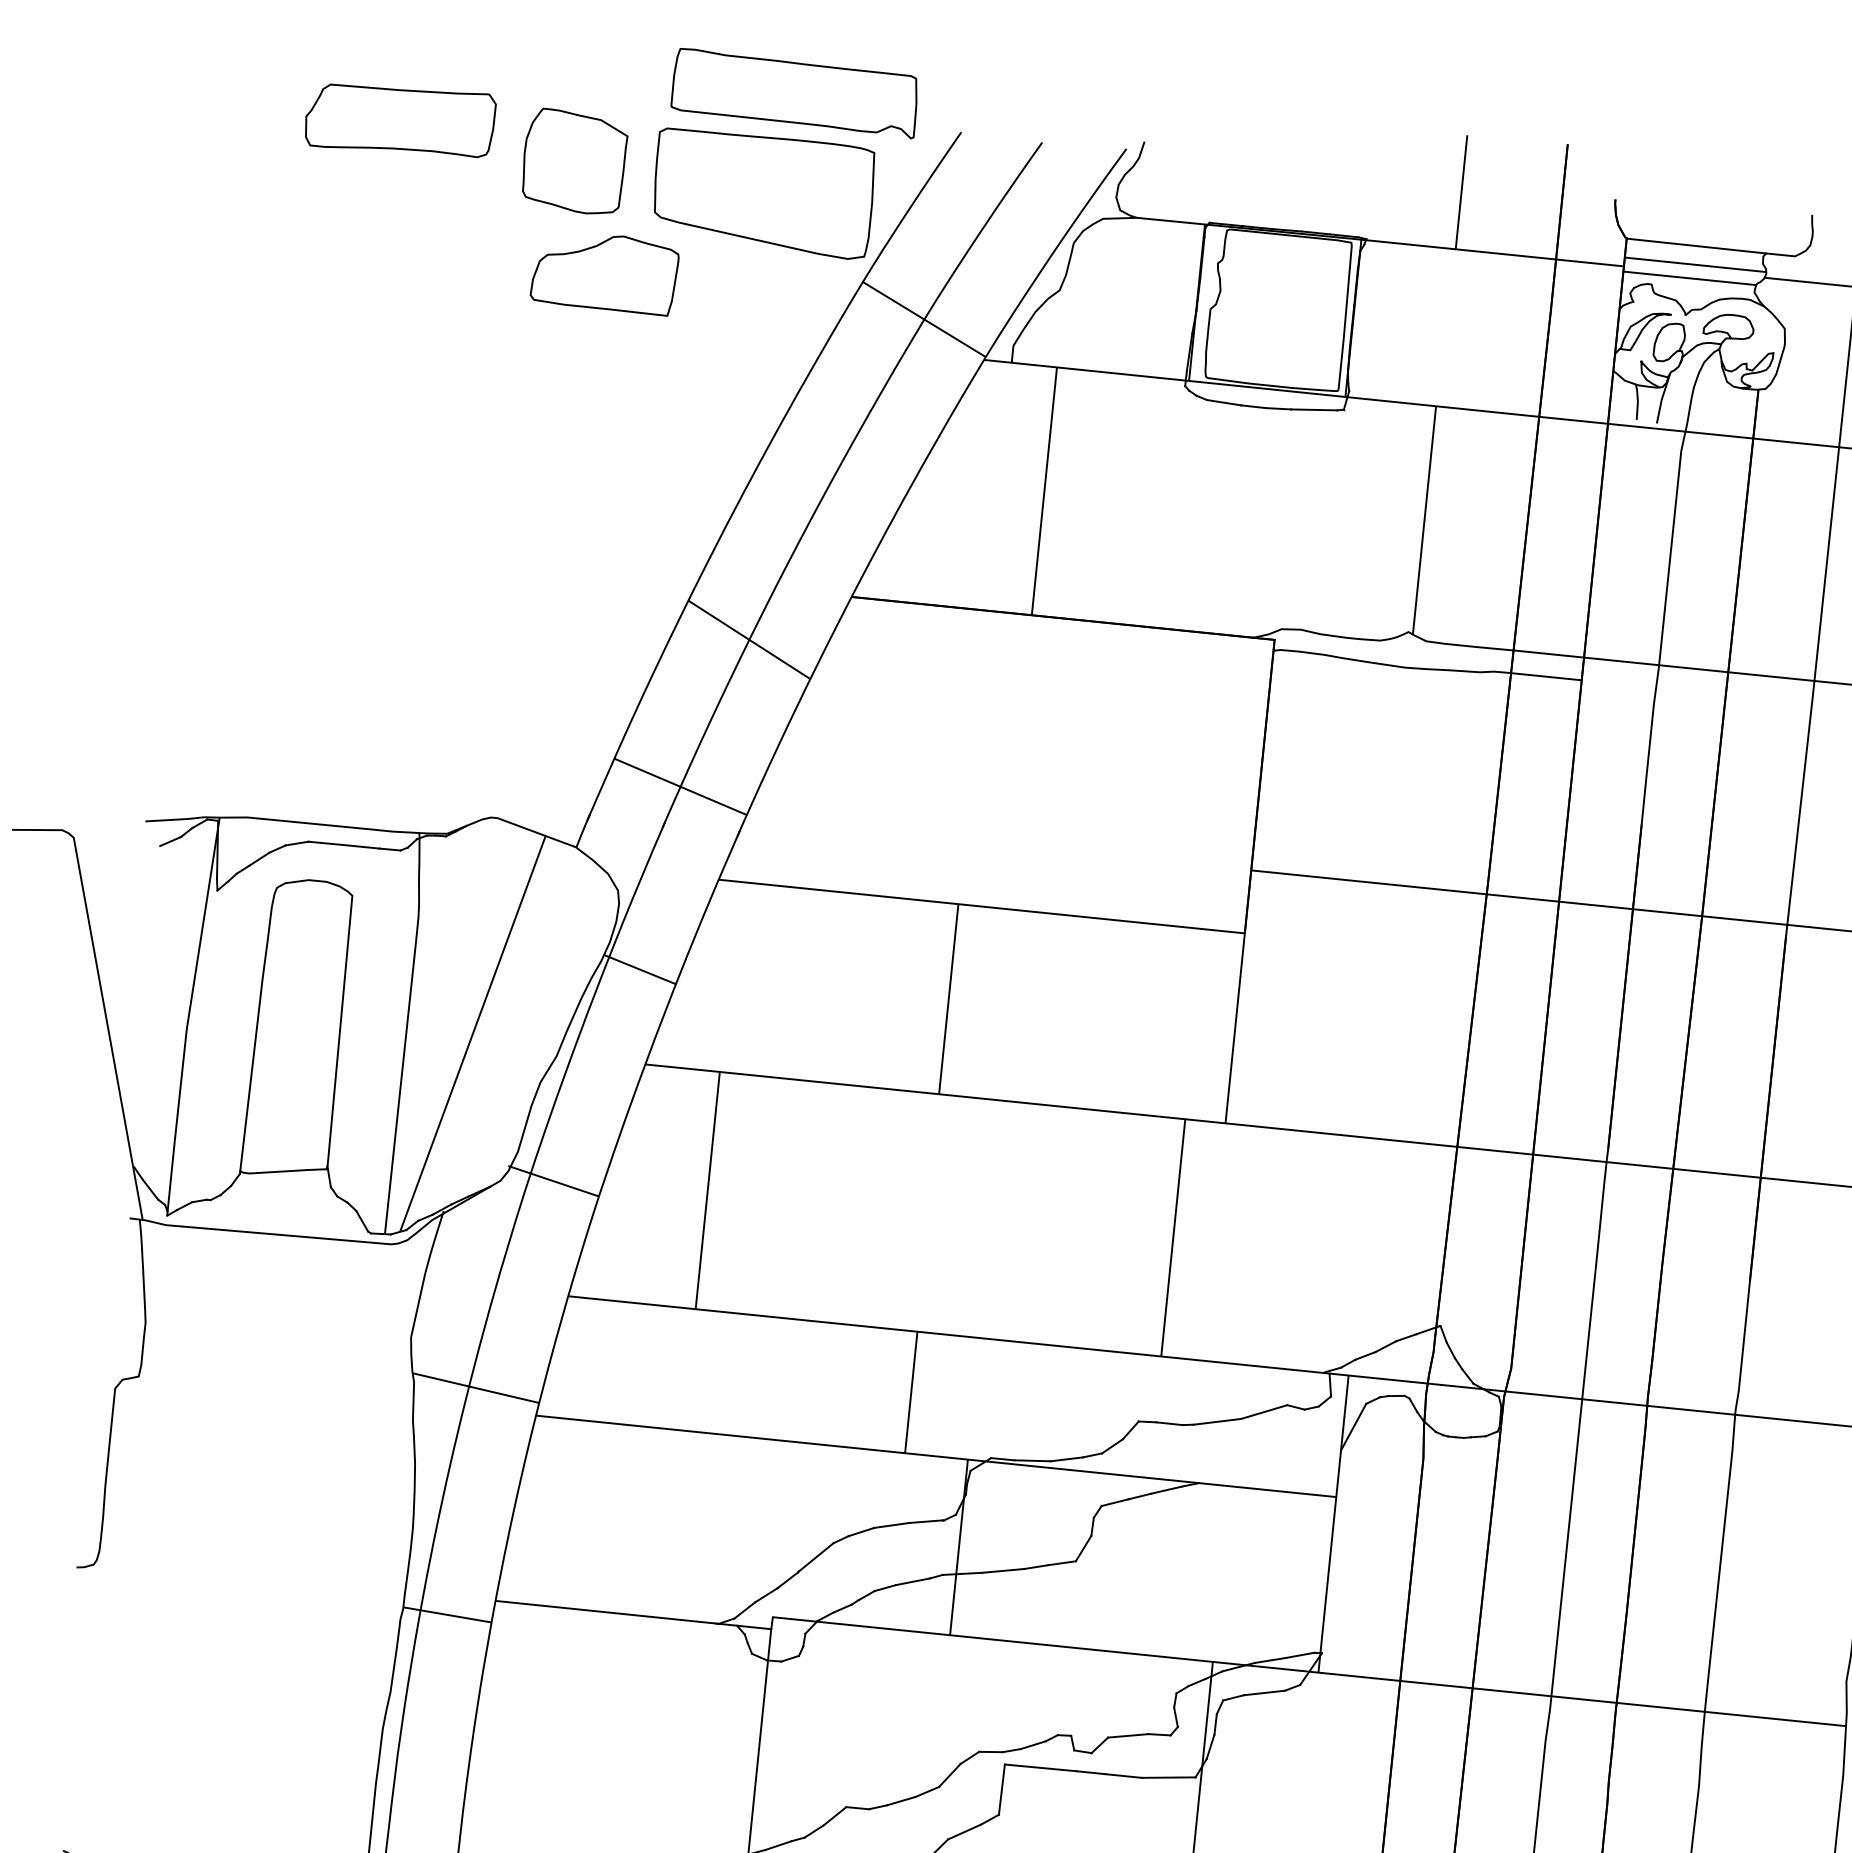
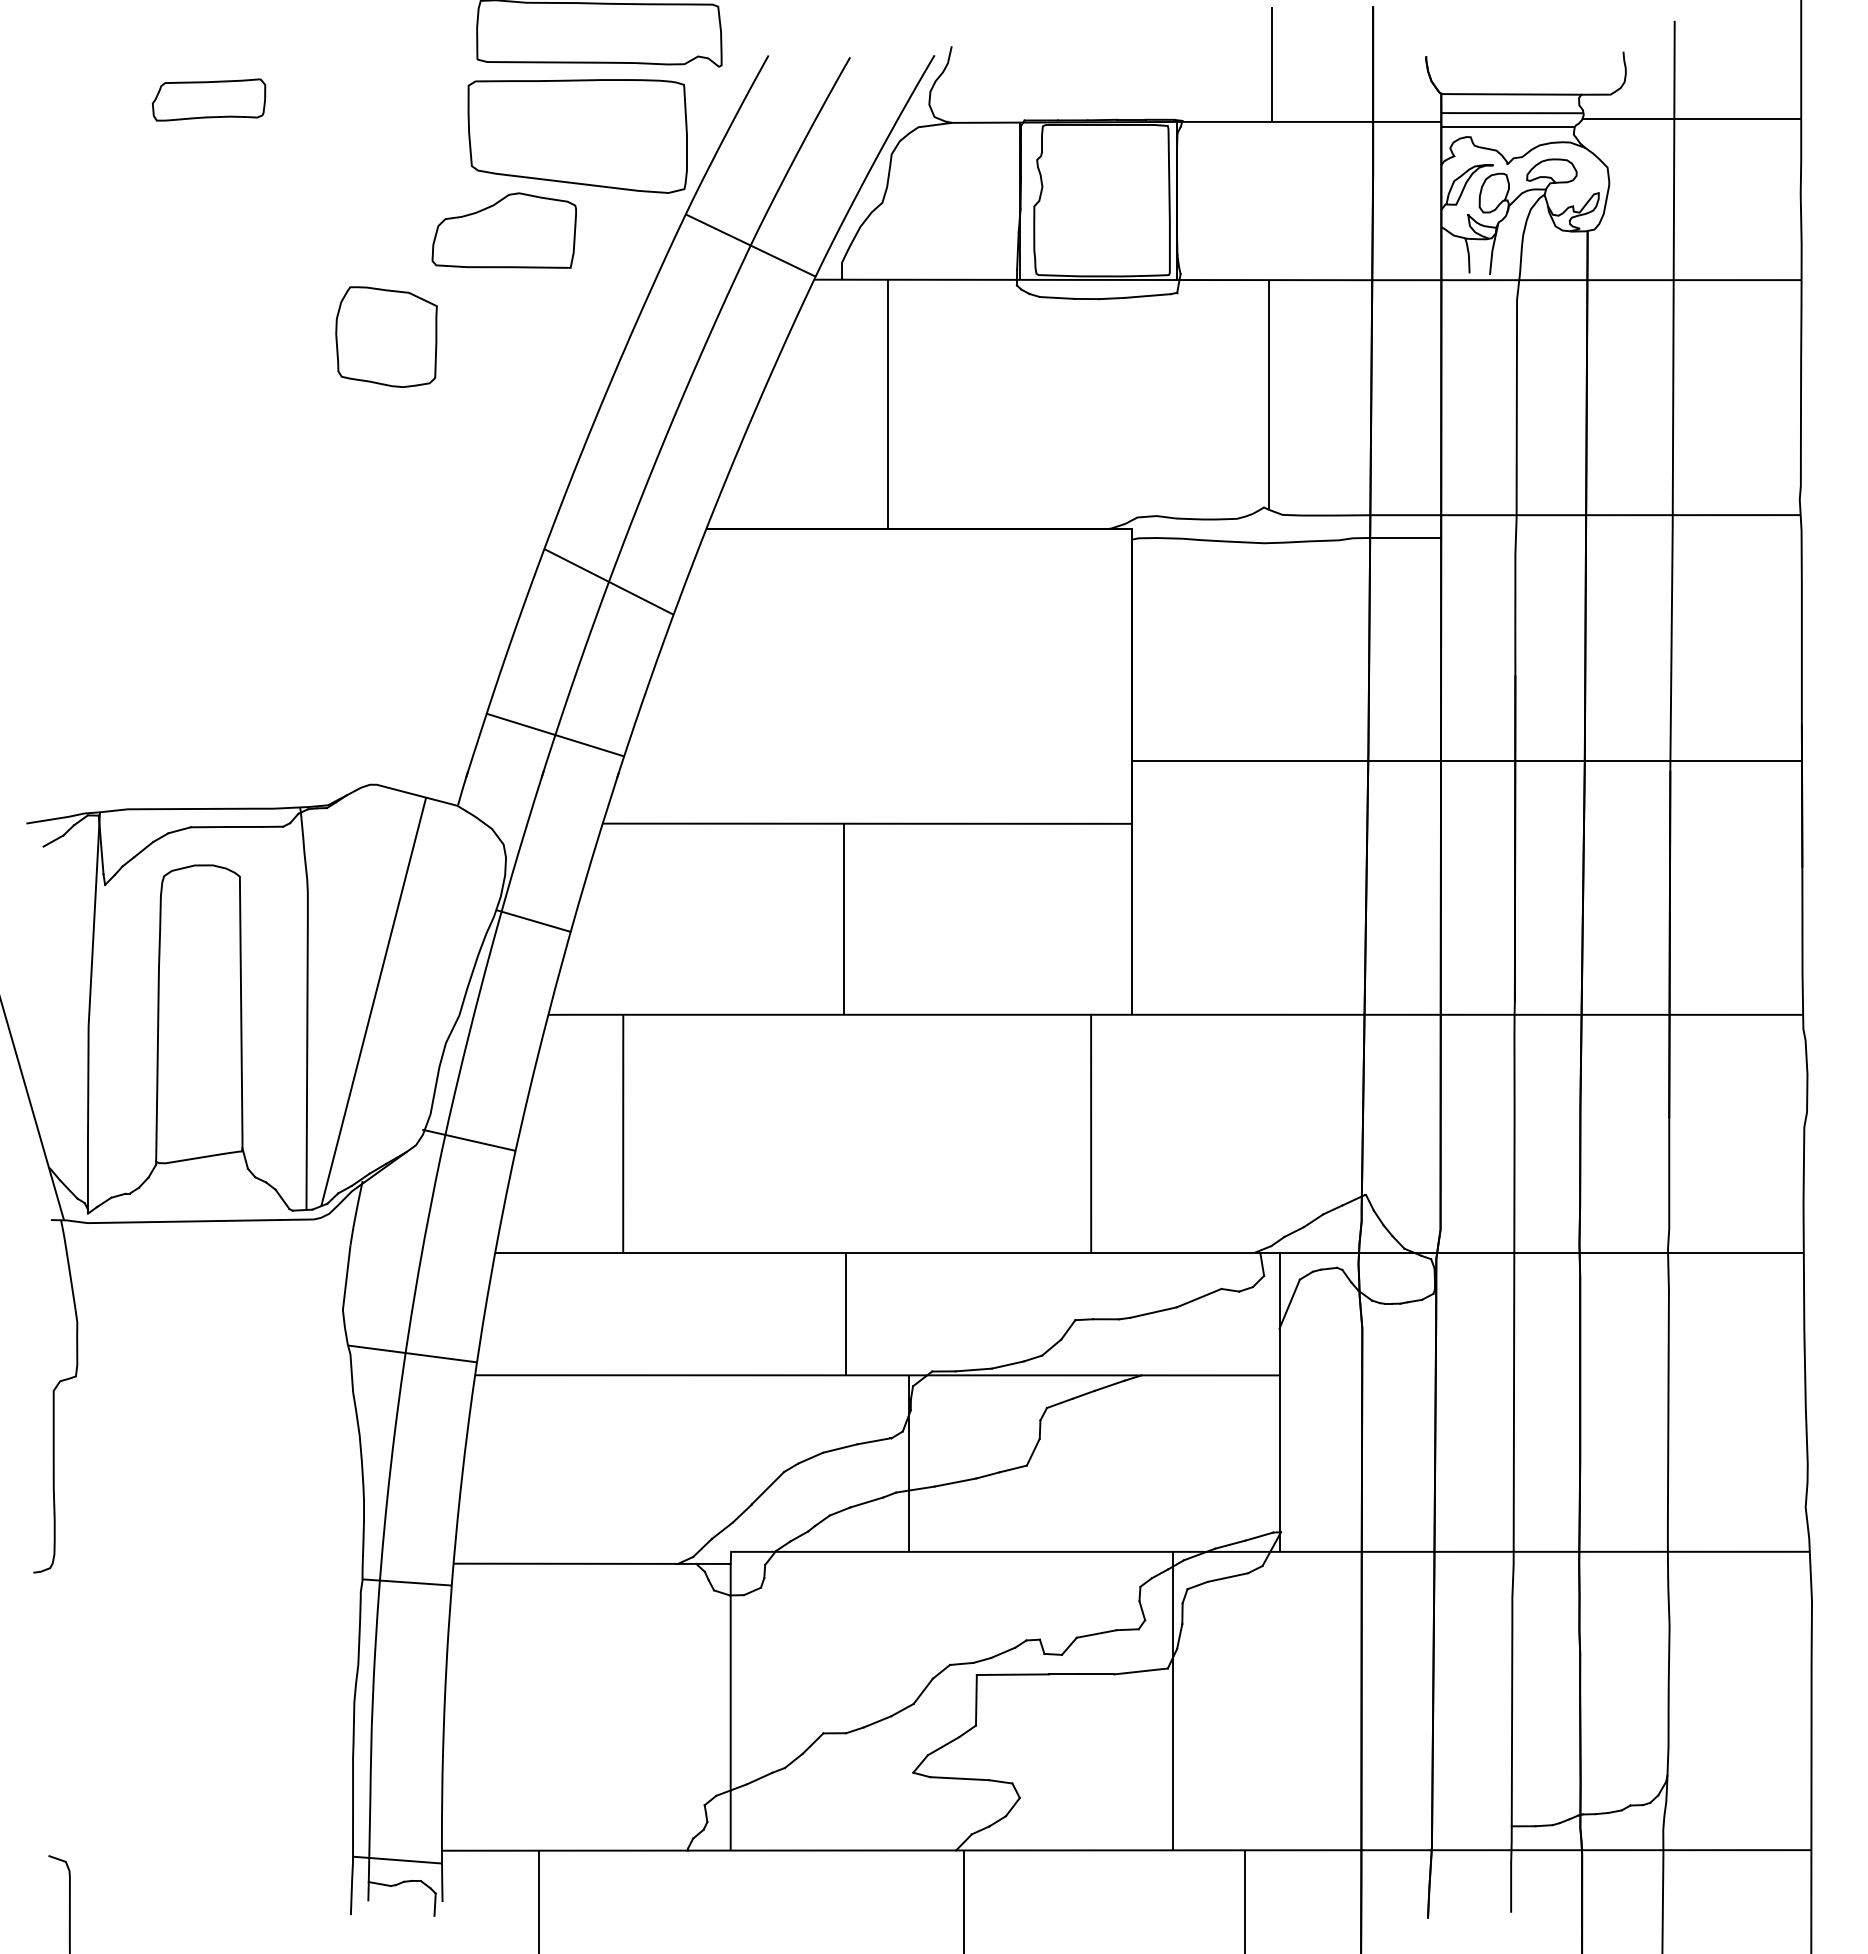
part: (399, 119) -> (208, 99), size x0.6
part: (574, 161) -> (386, 336), moved
part: (604, 271) -> (503, 230), moved

